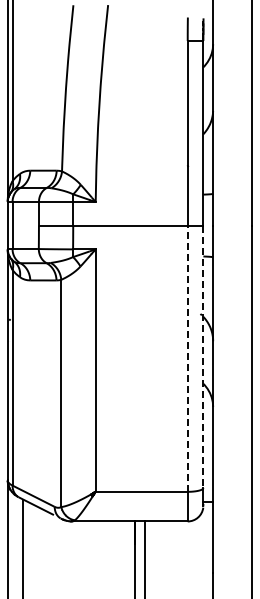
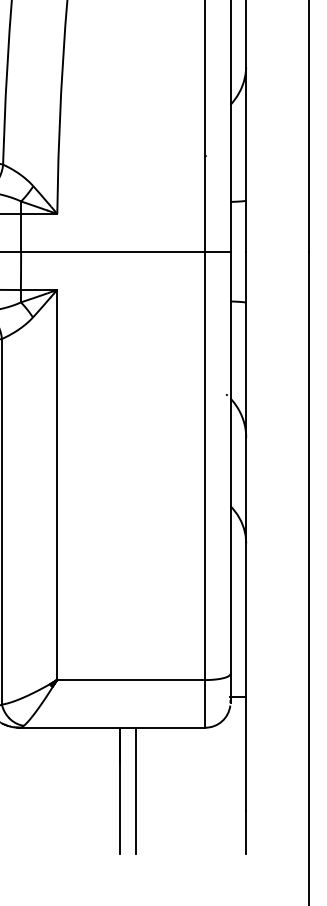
line: (203, 357) -> (230, 463), dashed -> solid
line: (187, 358) -> (204, 465), dashed -> solid

